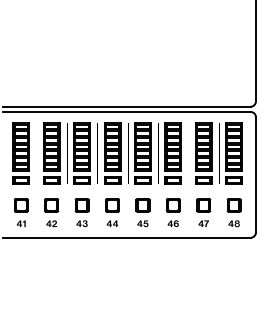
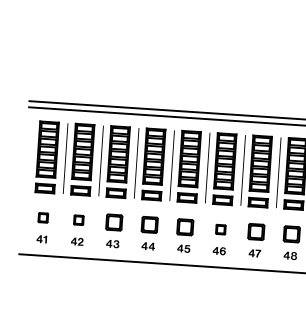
part: (21, 205) -> (43, 217), size x0.6
part: (51, 205) -> (78, 220), size x0.6
part: (173, 205) -> (220, 229), size x0.6

